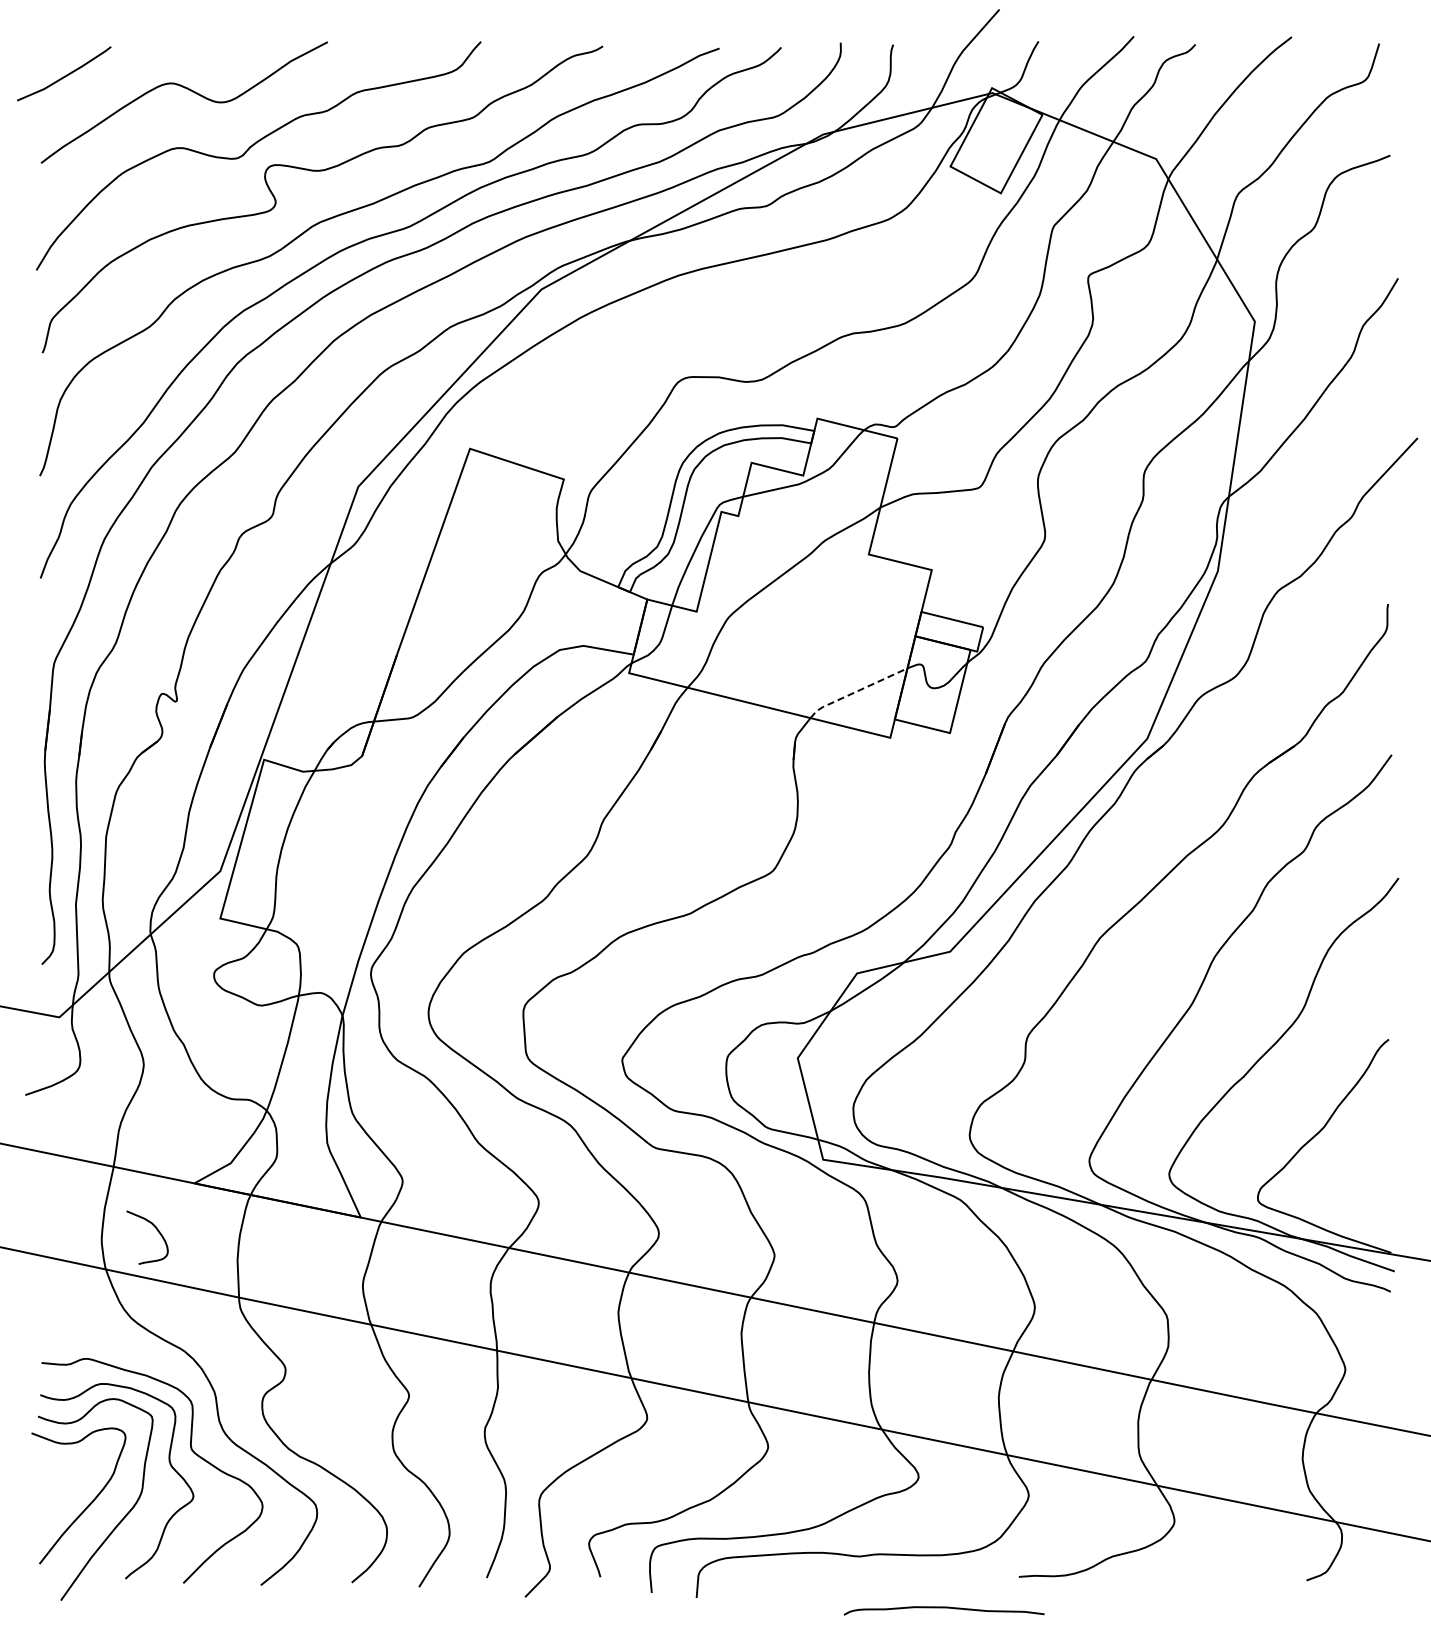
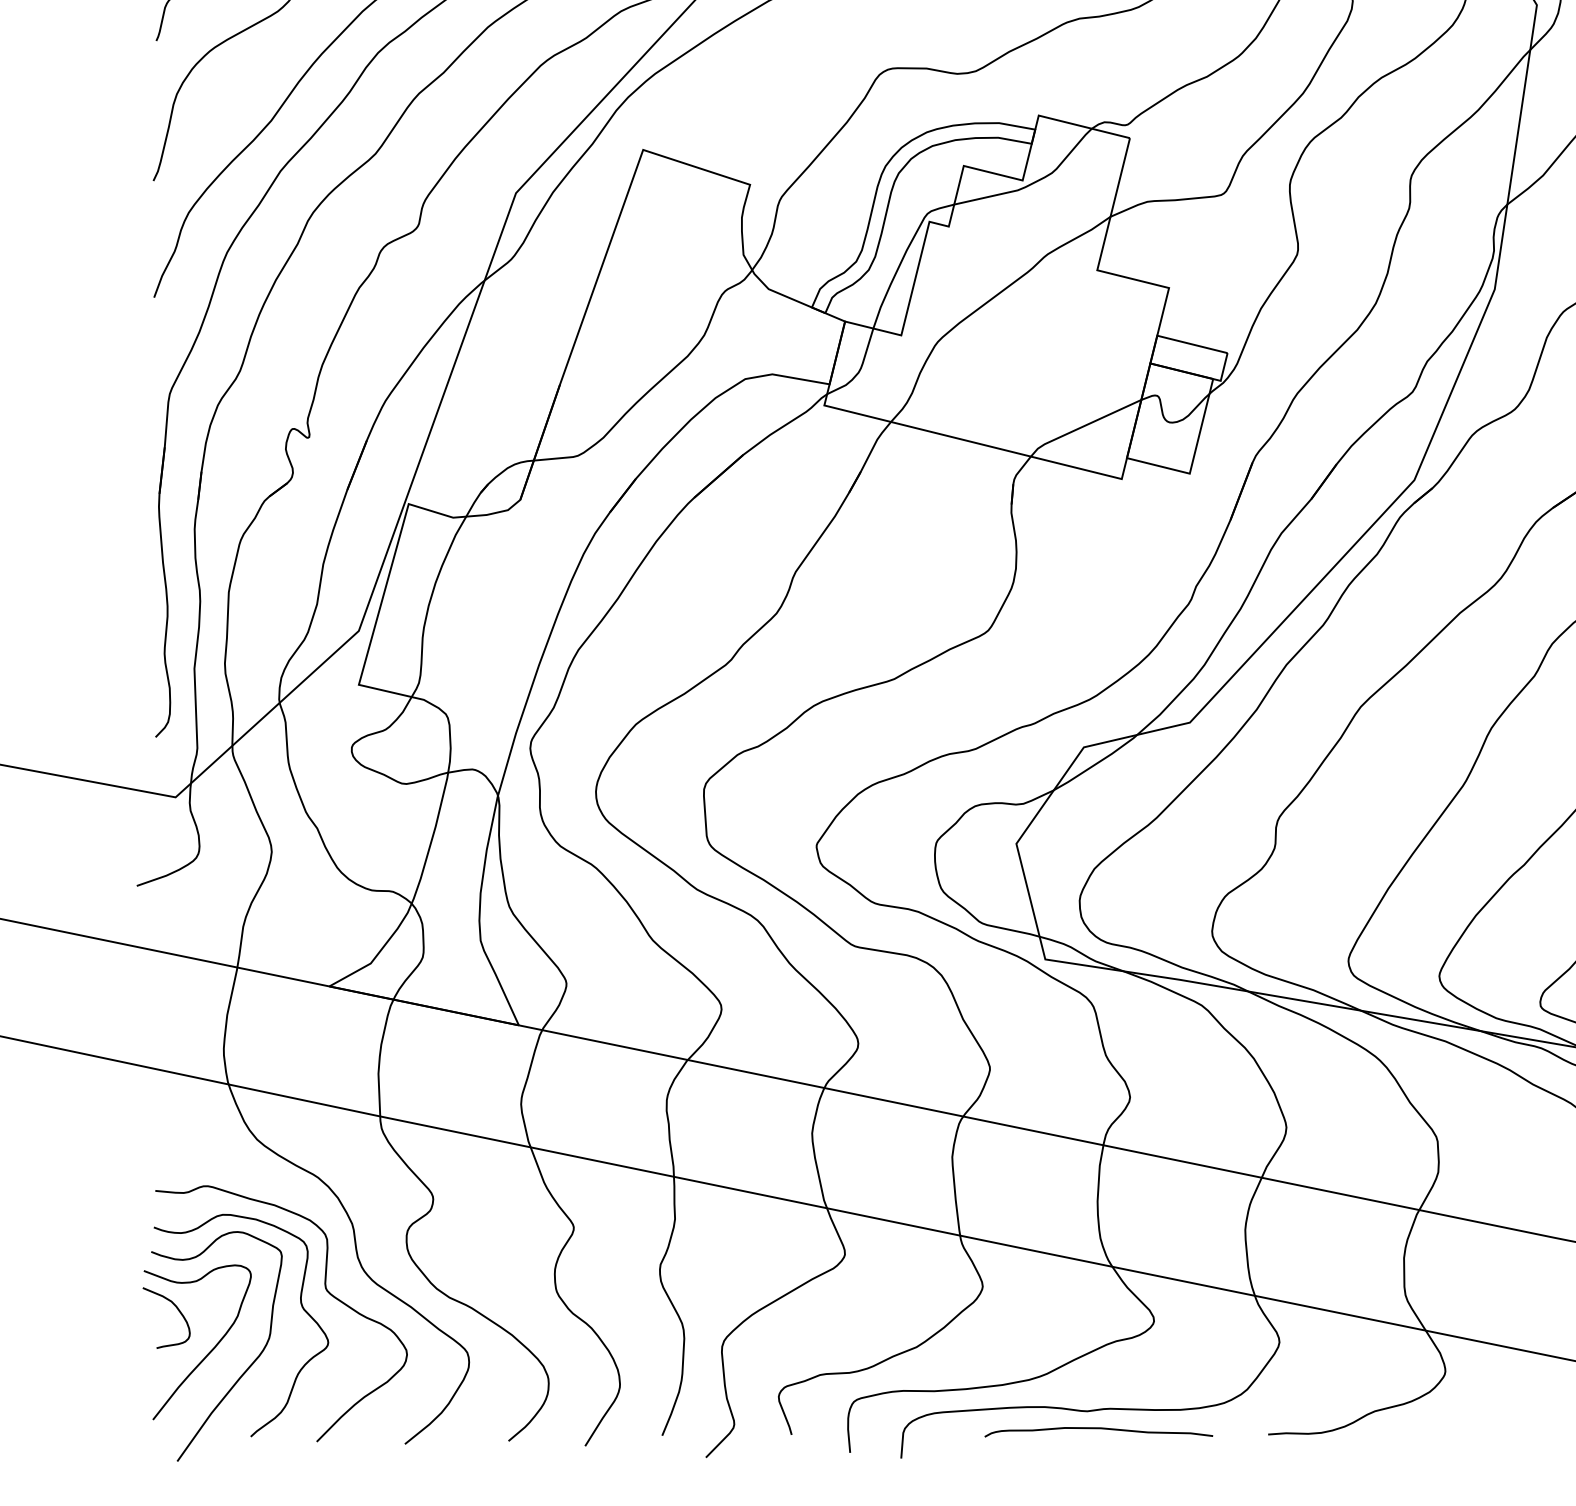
line: (856, 691) -> (1083, 426), dashed -> solid
curve: (157, 1231) -> (178, 1311), moved
curve: (943, 1608) -> (1098, 1429), moved

